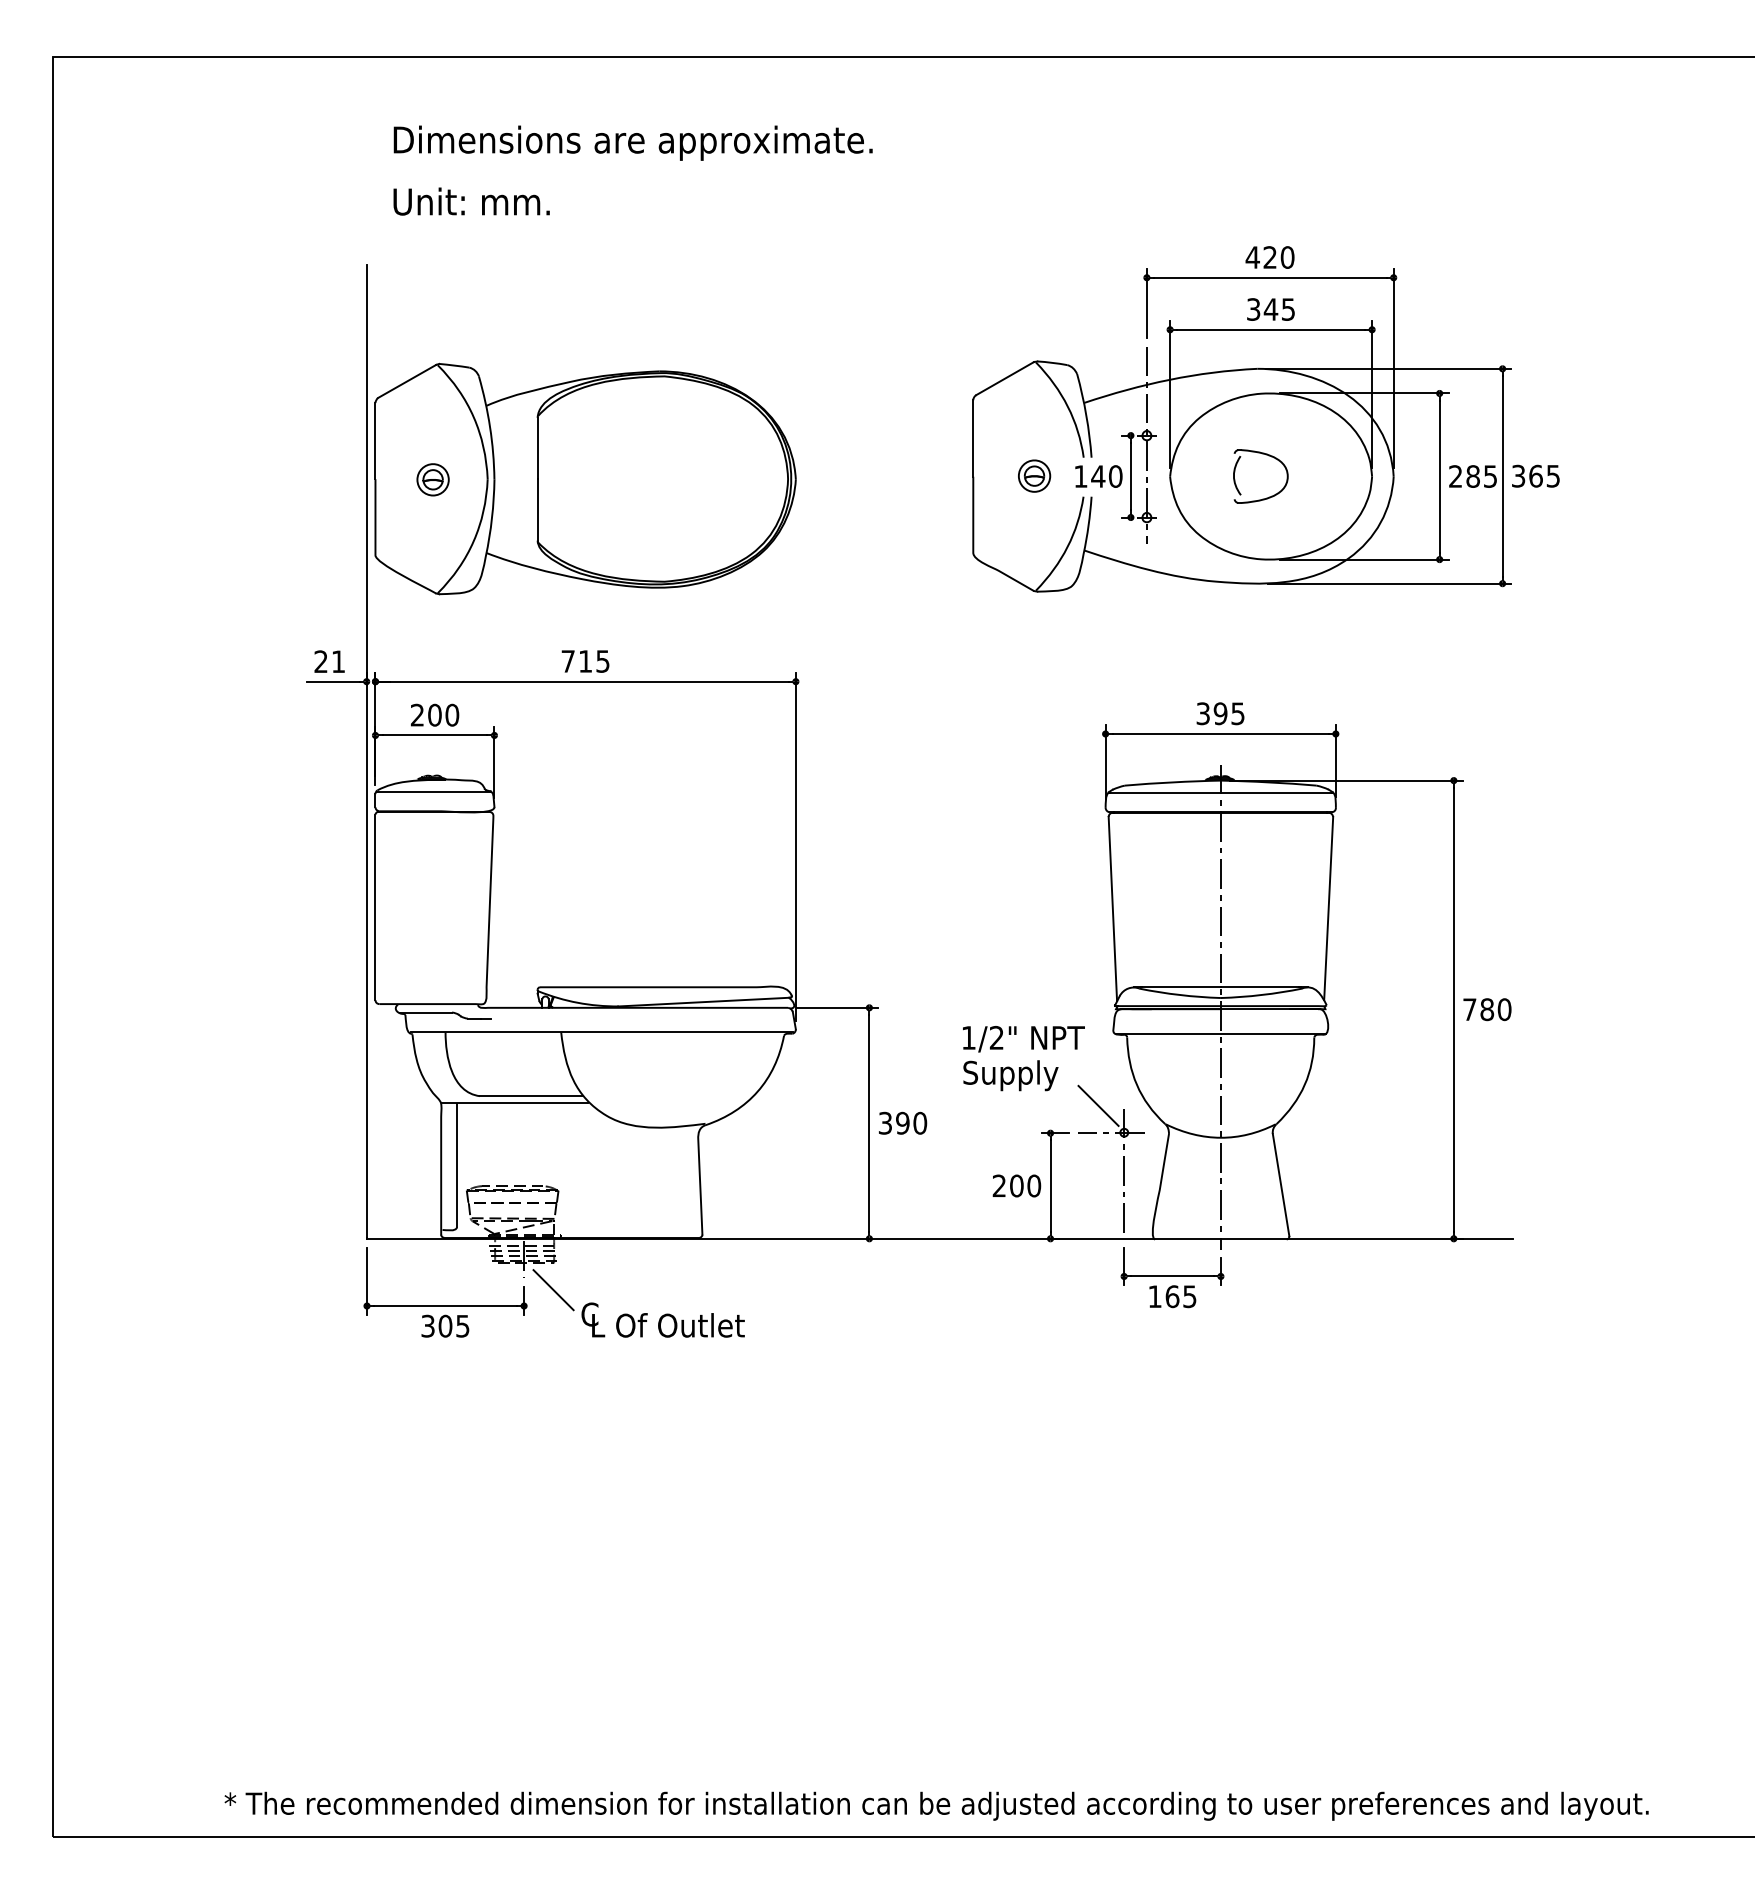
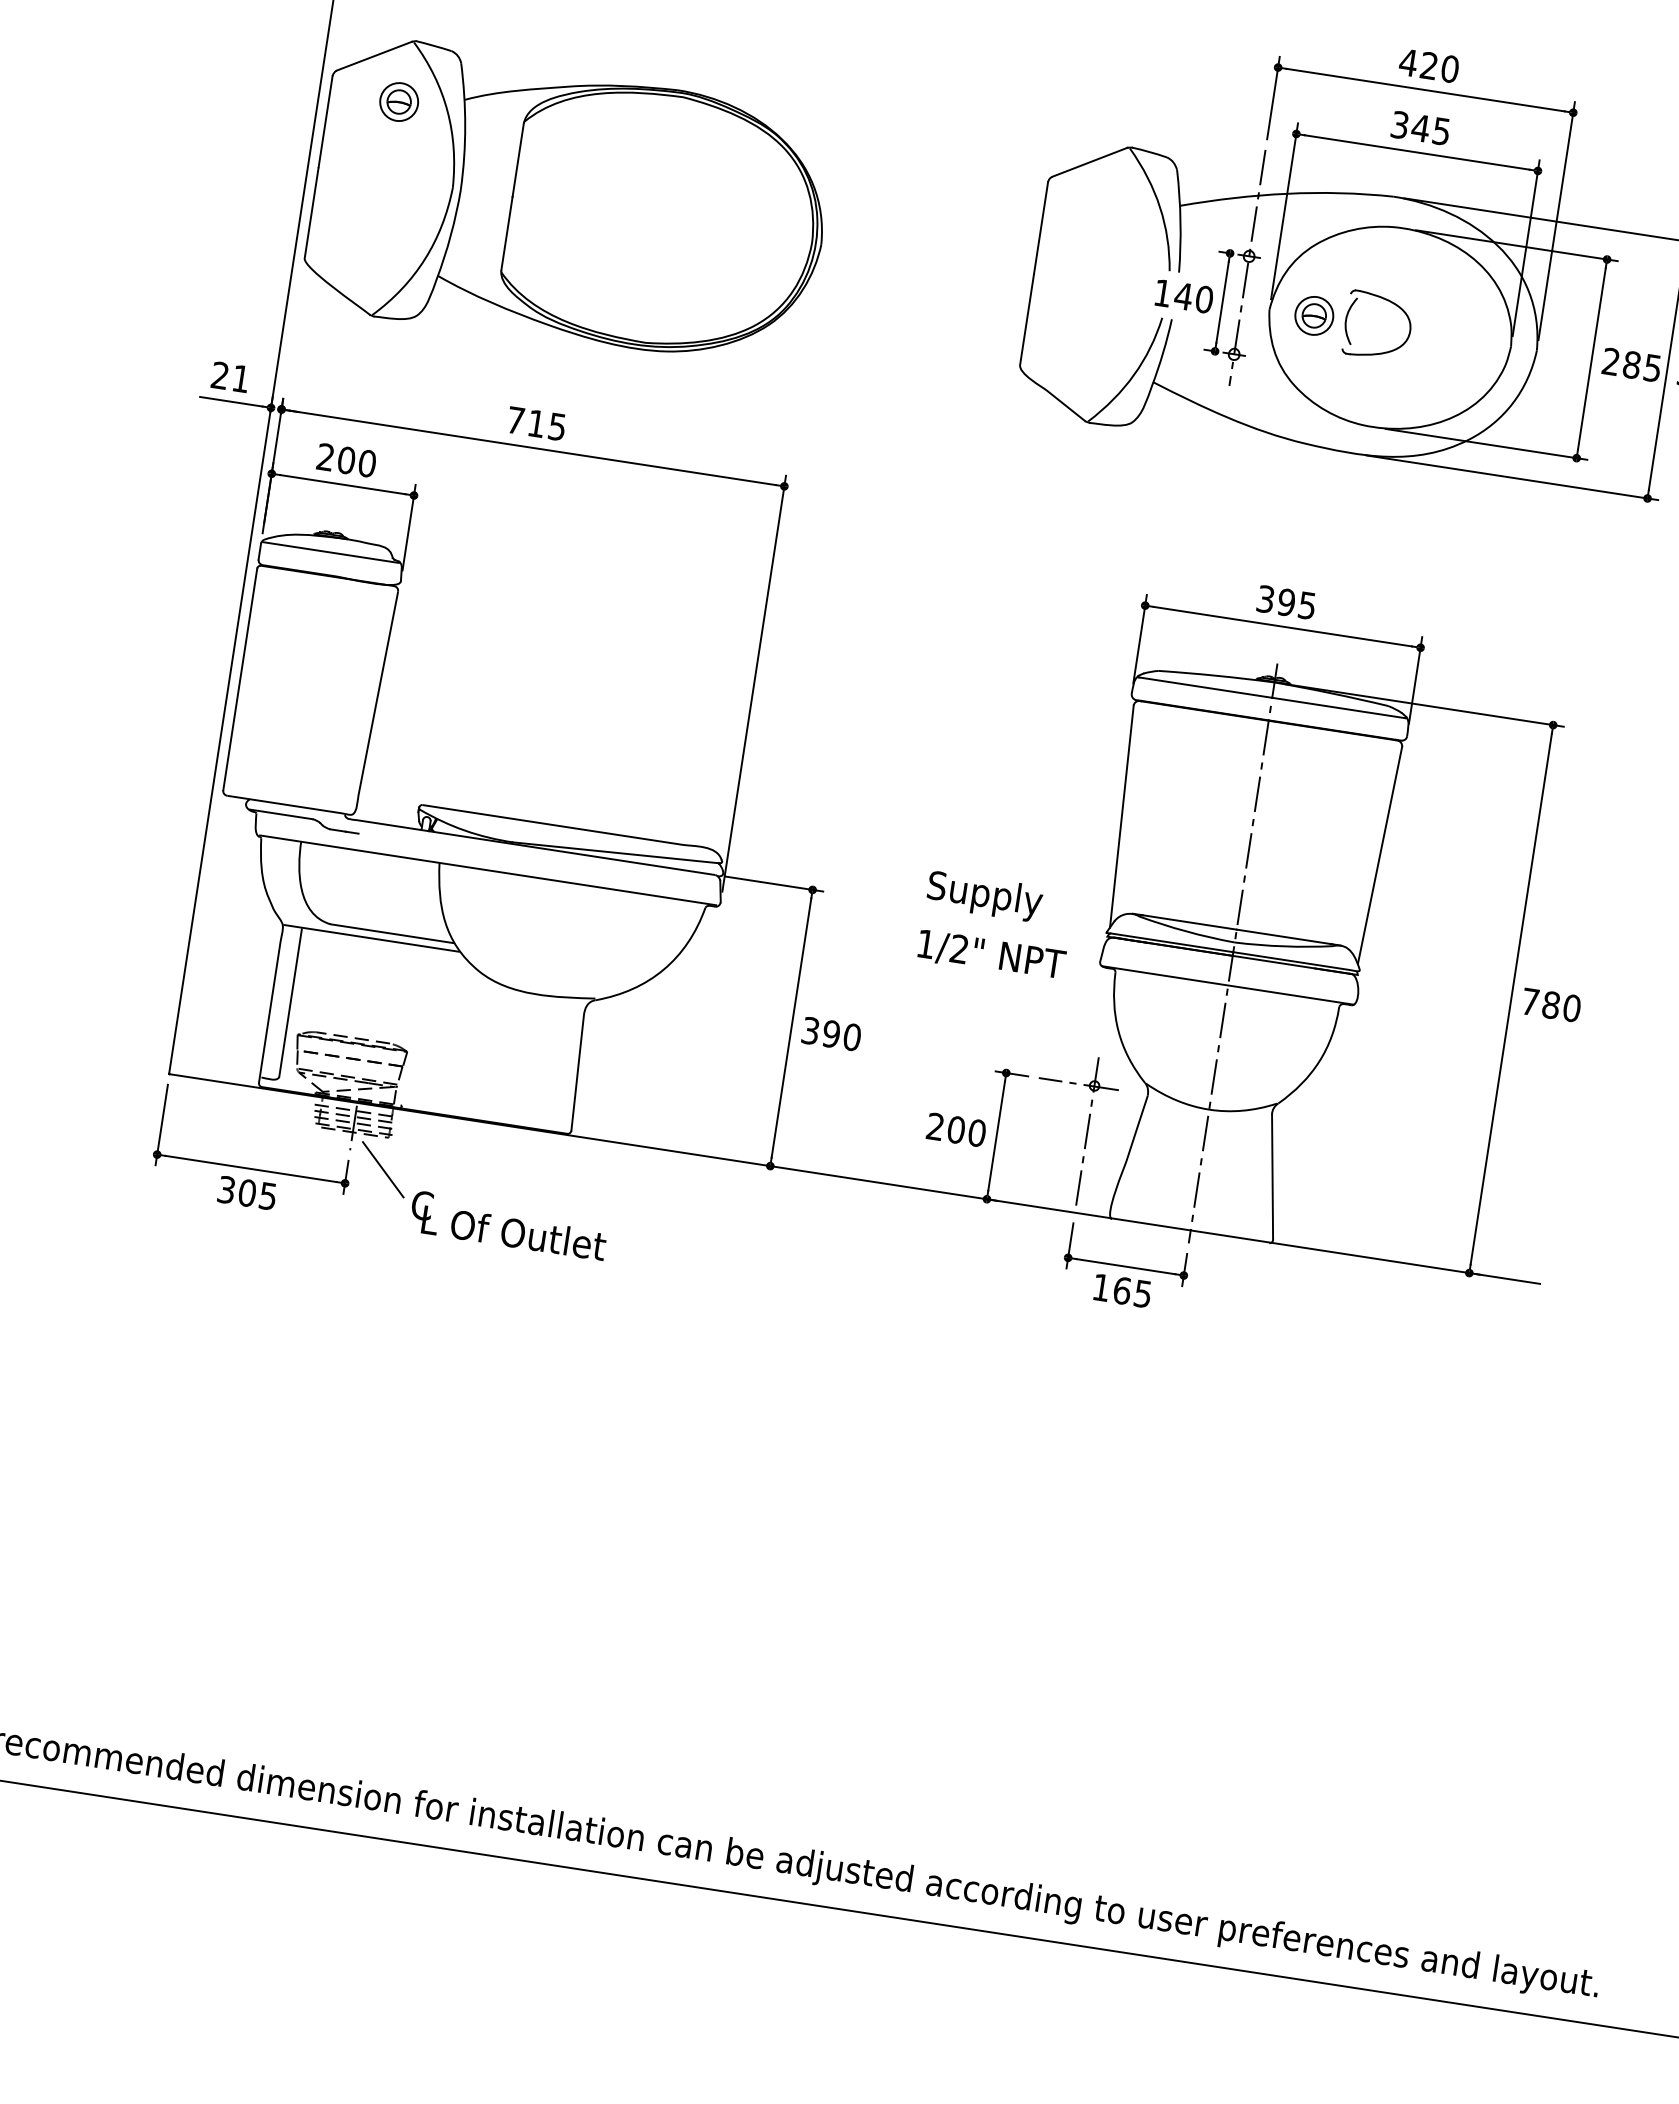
part: (1034, 475) -> (1314, 315), moved
part: (432, 479) -> (398, 101), moved
text: (1010, 1075) -> (984, 896), moved
line: (1098, 1105) -> (1068, 1048), removed

